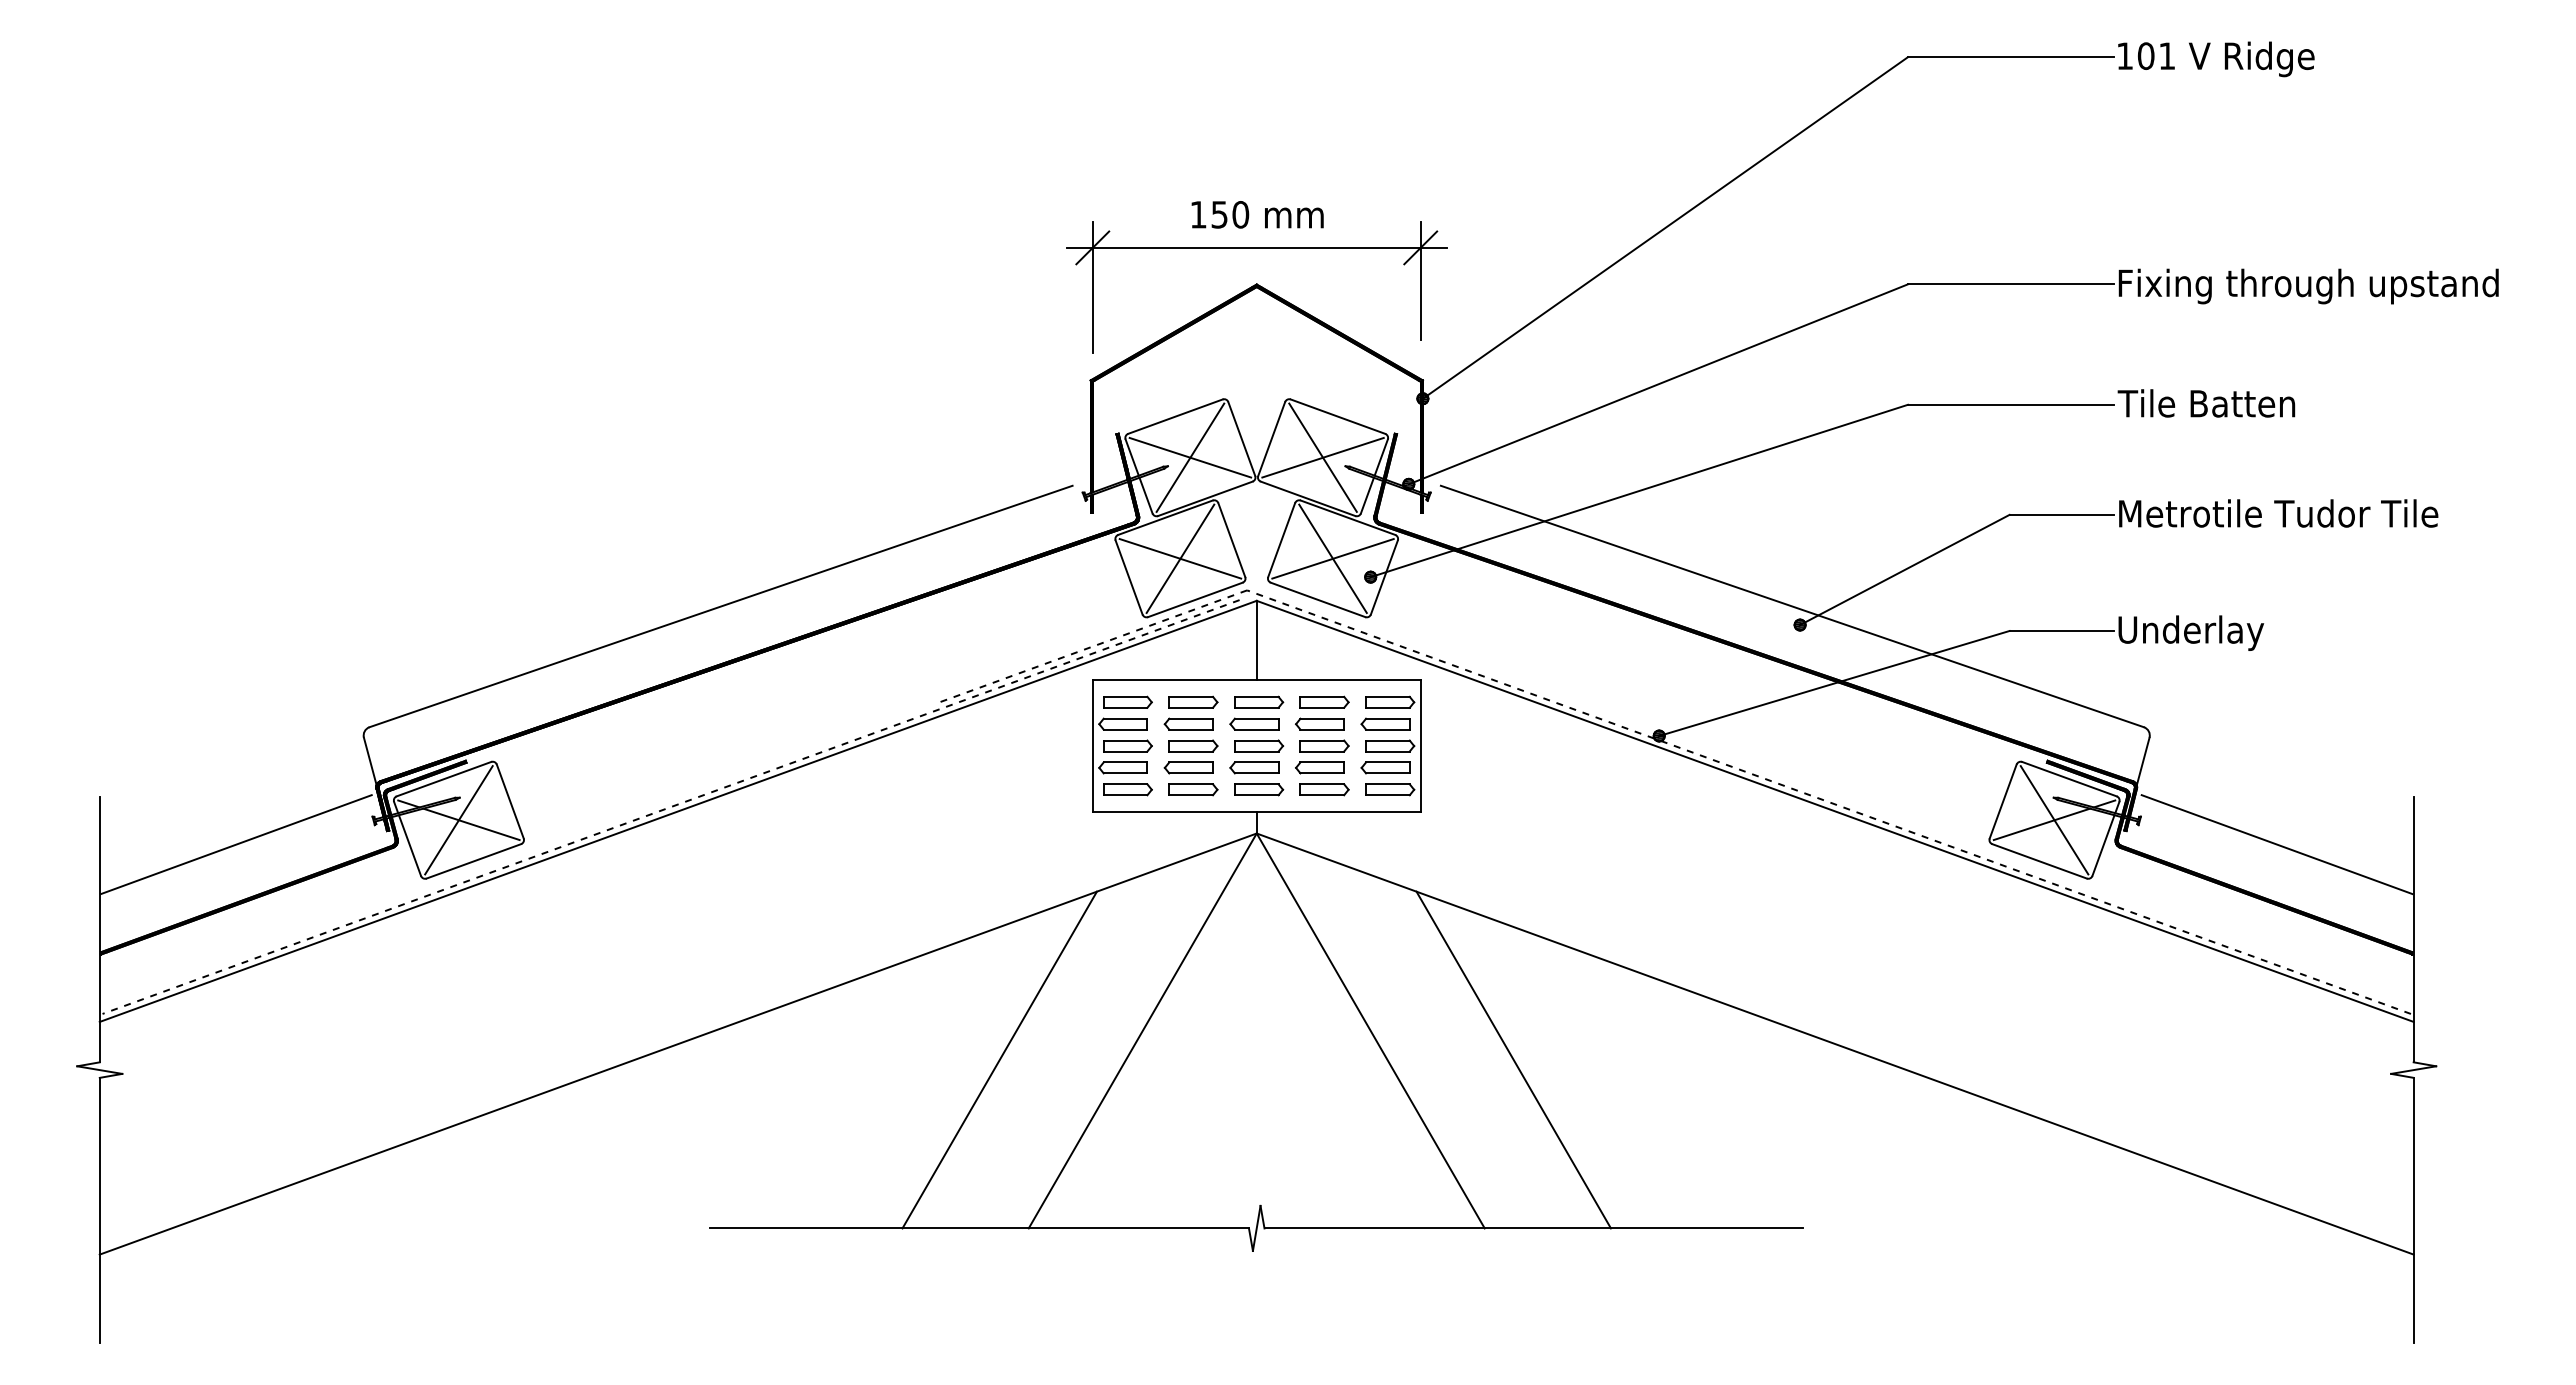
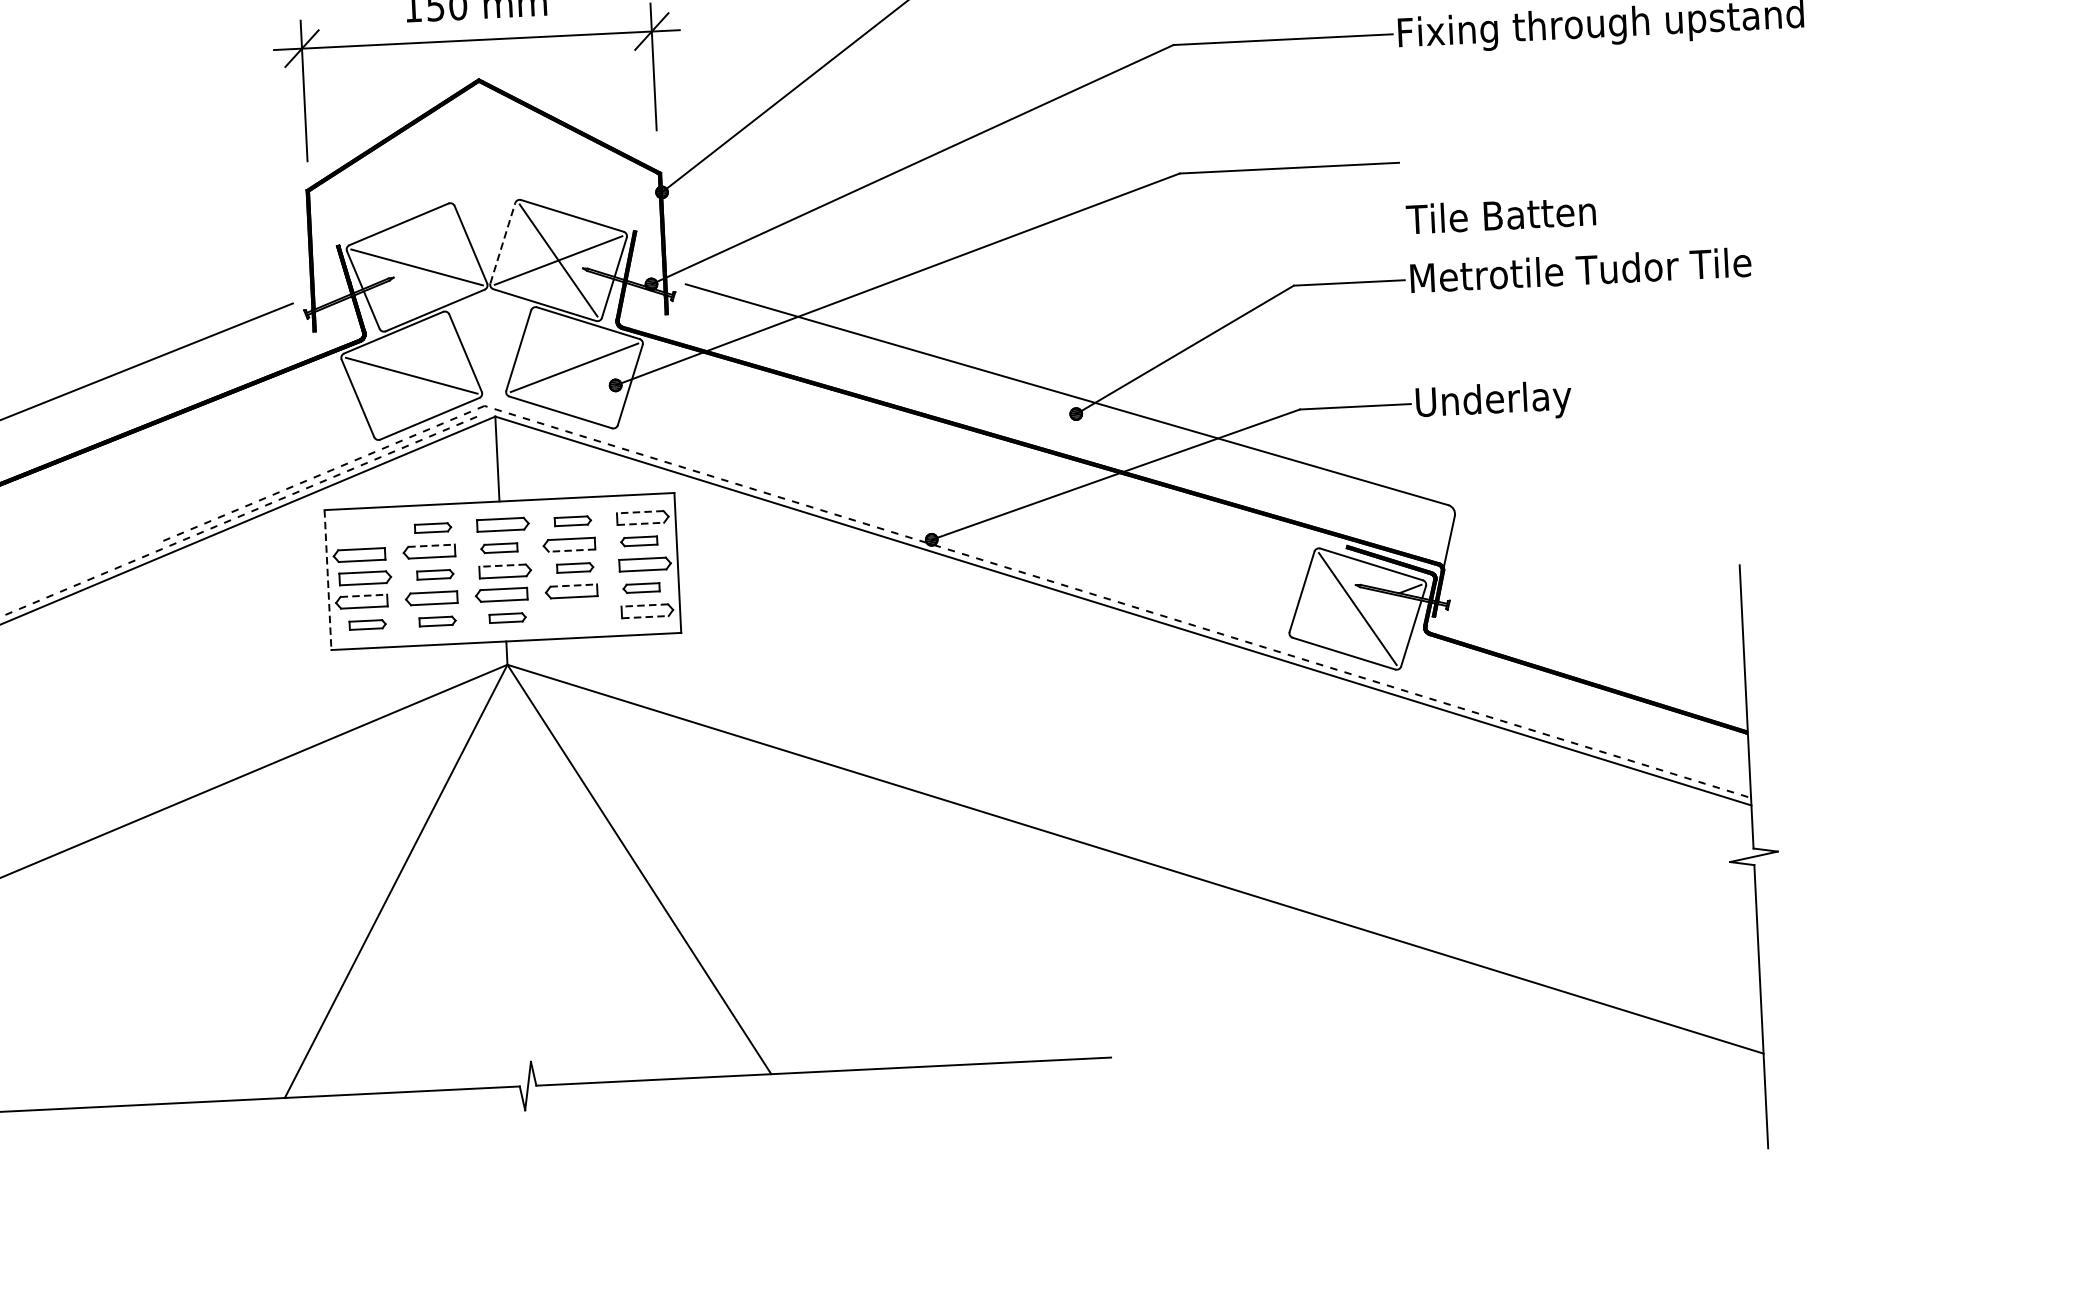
text: (2206, 403) -> (1501, 215), moved
line: (1271, 438) -> (502, 242), solid -> dashed
line: (1190, 457) -> (417, 267), removed
line: (1180, 558) -> (411, 375), removed
line: (1332, 558) -> (573, 367), removed
line: (1387, 696) -> (639, 511), solid -> dashed
part: (1127, 701) -> (362, 530), removed
part: (1193, 701) -> (433, 527), size x0.7
part: (1324, 701) -> (572, 520), size x0.7
line: (1387, 707) -> (640, 523), solid -> dashed
line: (1191, 718) -> (431, 545), solid -> dashed
part: (1254, 723) -> (499, 547), size x0.7
part: (1385, 723) -> (639, 540), size x0.7
line: (1322, 729) -> (572, 550), solid -> dashed
line: (1256, 740) -> (502, 565), solid -> dashed
part: (1193, 745) -> (435, 574), size x0.7
part: (1324, 745) -> (575, 567), size x0.7
line: (1092, 746) -> (327, 580), solid -> dashed
line: (1125, 762) -> (363, 595), solid -> dashed
line: (1322, 762) -> (573, 585), solid -> dashed
part: (1385, 767) -> (641, 587), size x0.7
line: (1387, 784) -> (644, 605), solid -> dashed
part: (1127, 789) -> (367, 624), size x0.7
part: (1193, 789) -> (437, 621), size x0.7
part: (1259, 789) -> (508, 617), size x0.7
part: (1324, 789) -> (577, 614), removed
line: (1387, 795) -> (644, 617), solid -> dashed
line: (2041, 824) -> (1344, 614), removed
line: (2276, 844) -> (1595, 623), removed
line: (999, 1059) -> (244, 919), removed
line: (1513, 1059) -> (793, 892), removed

